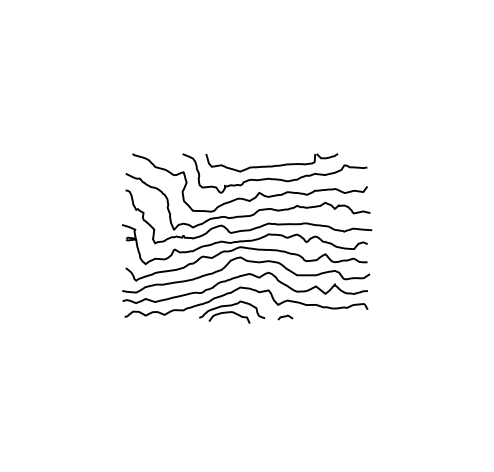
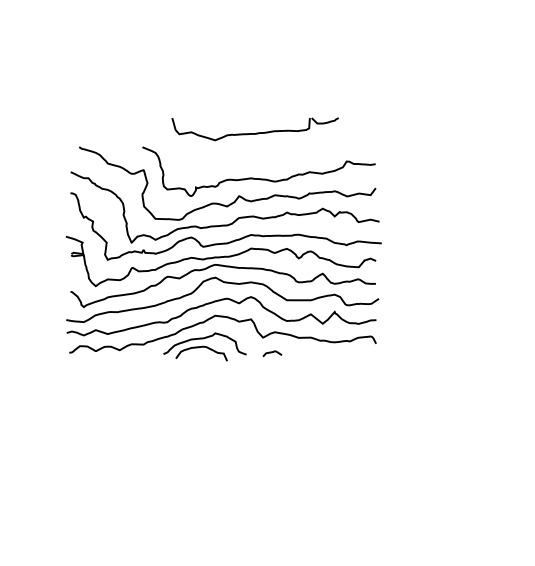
part: (271, 162) -> (254, 128), moved

